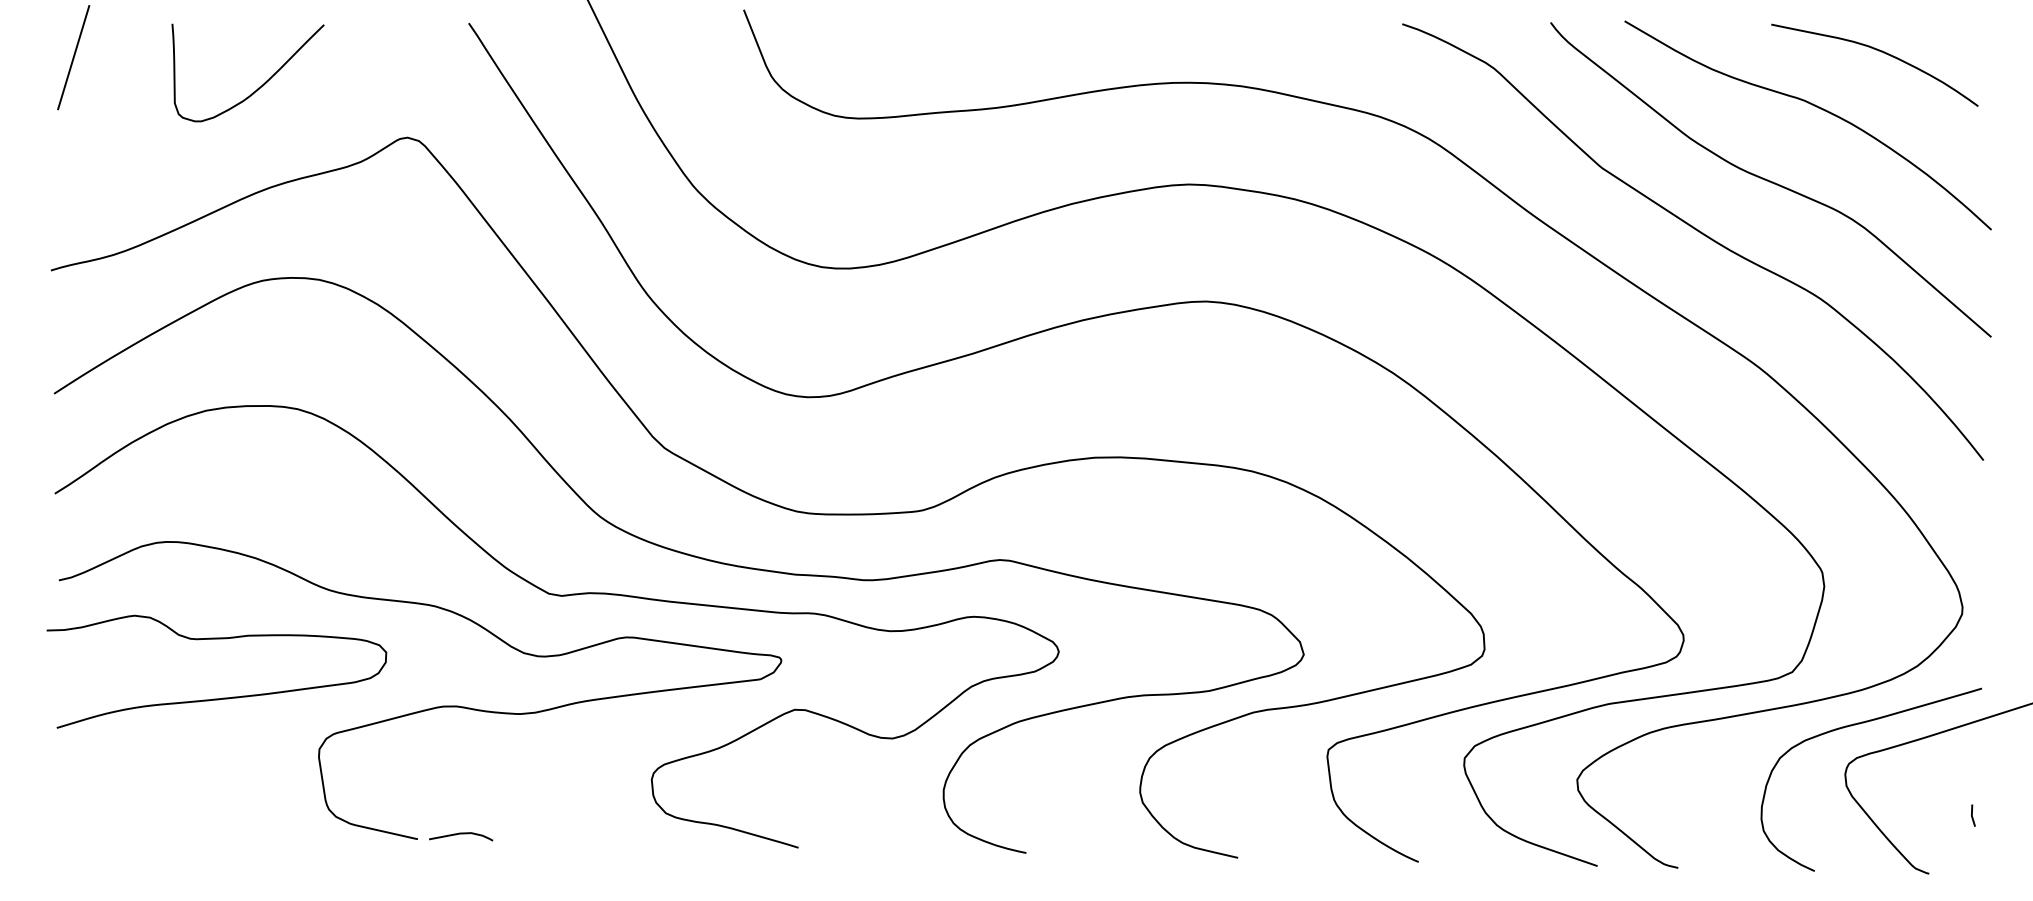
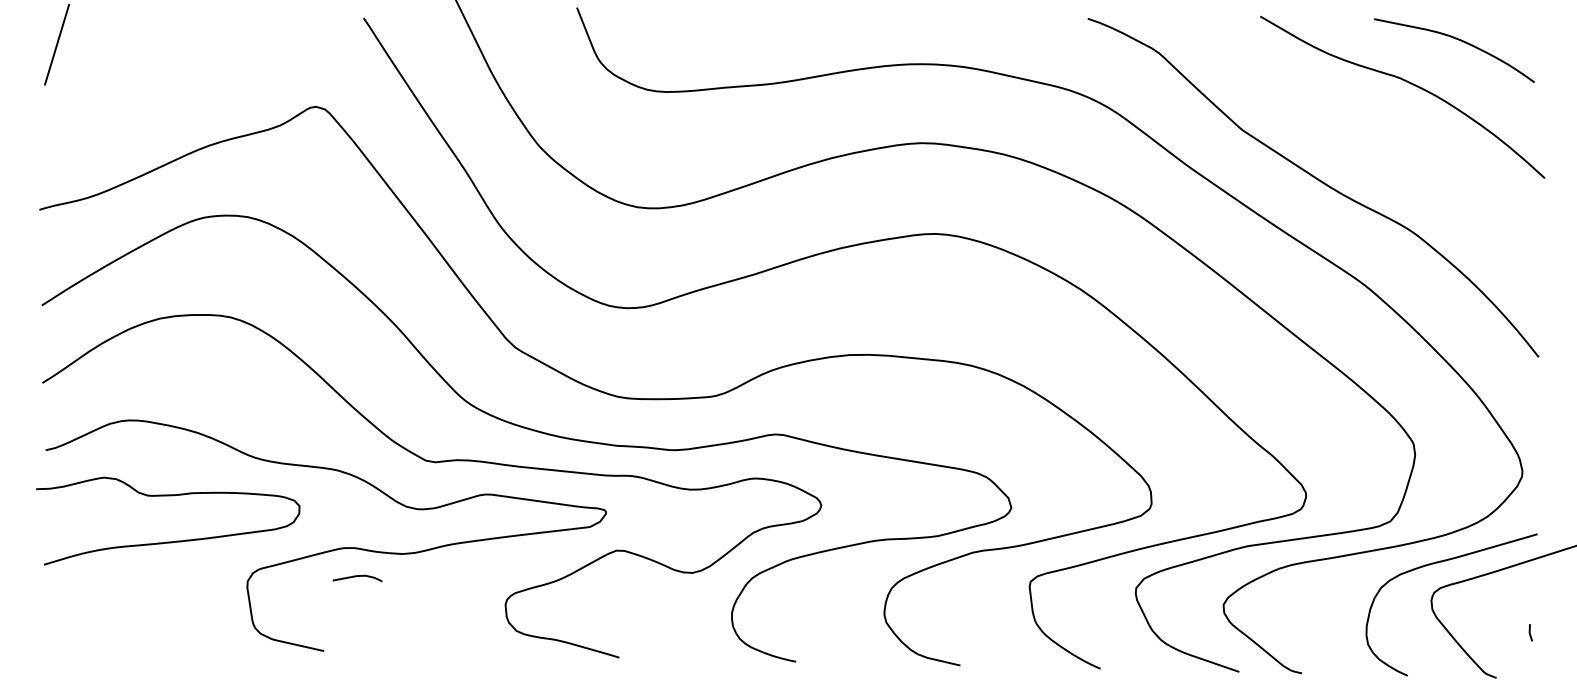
curve: (258, 87) -> (200, 67), removed
curve: (1770, 180) -> (1373, 140), removed
curve: (461, 834) -> (357, 576), moved

